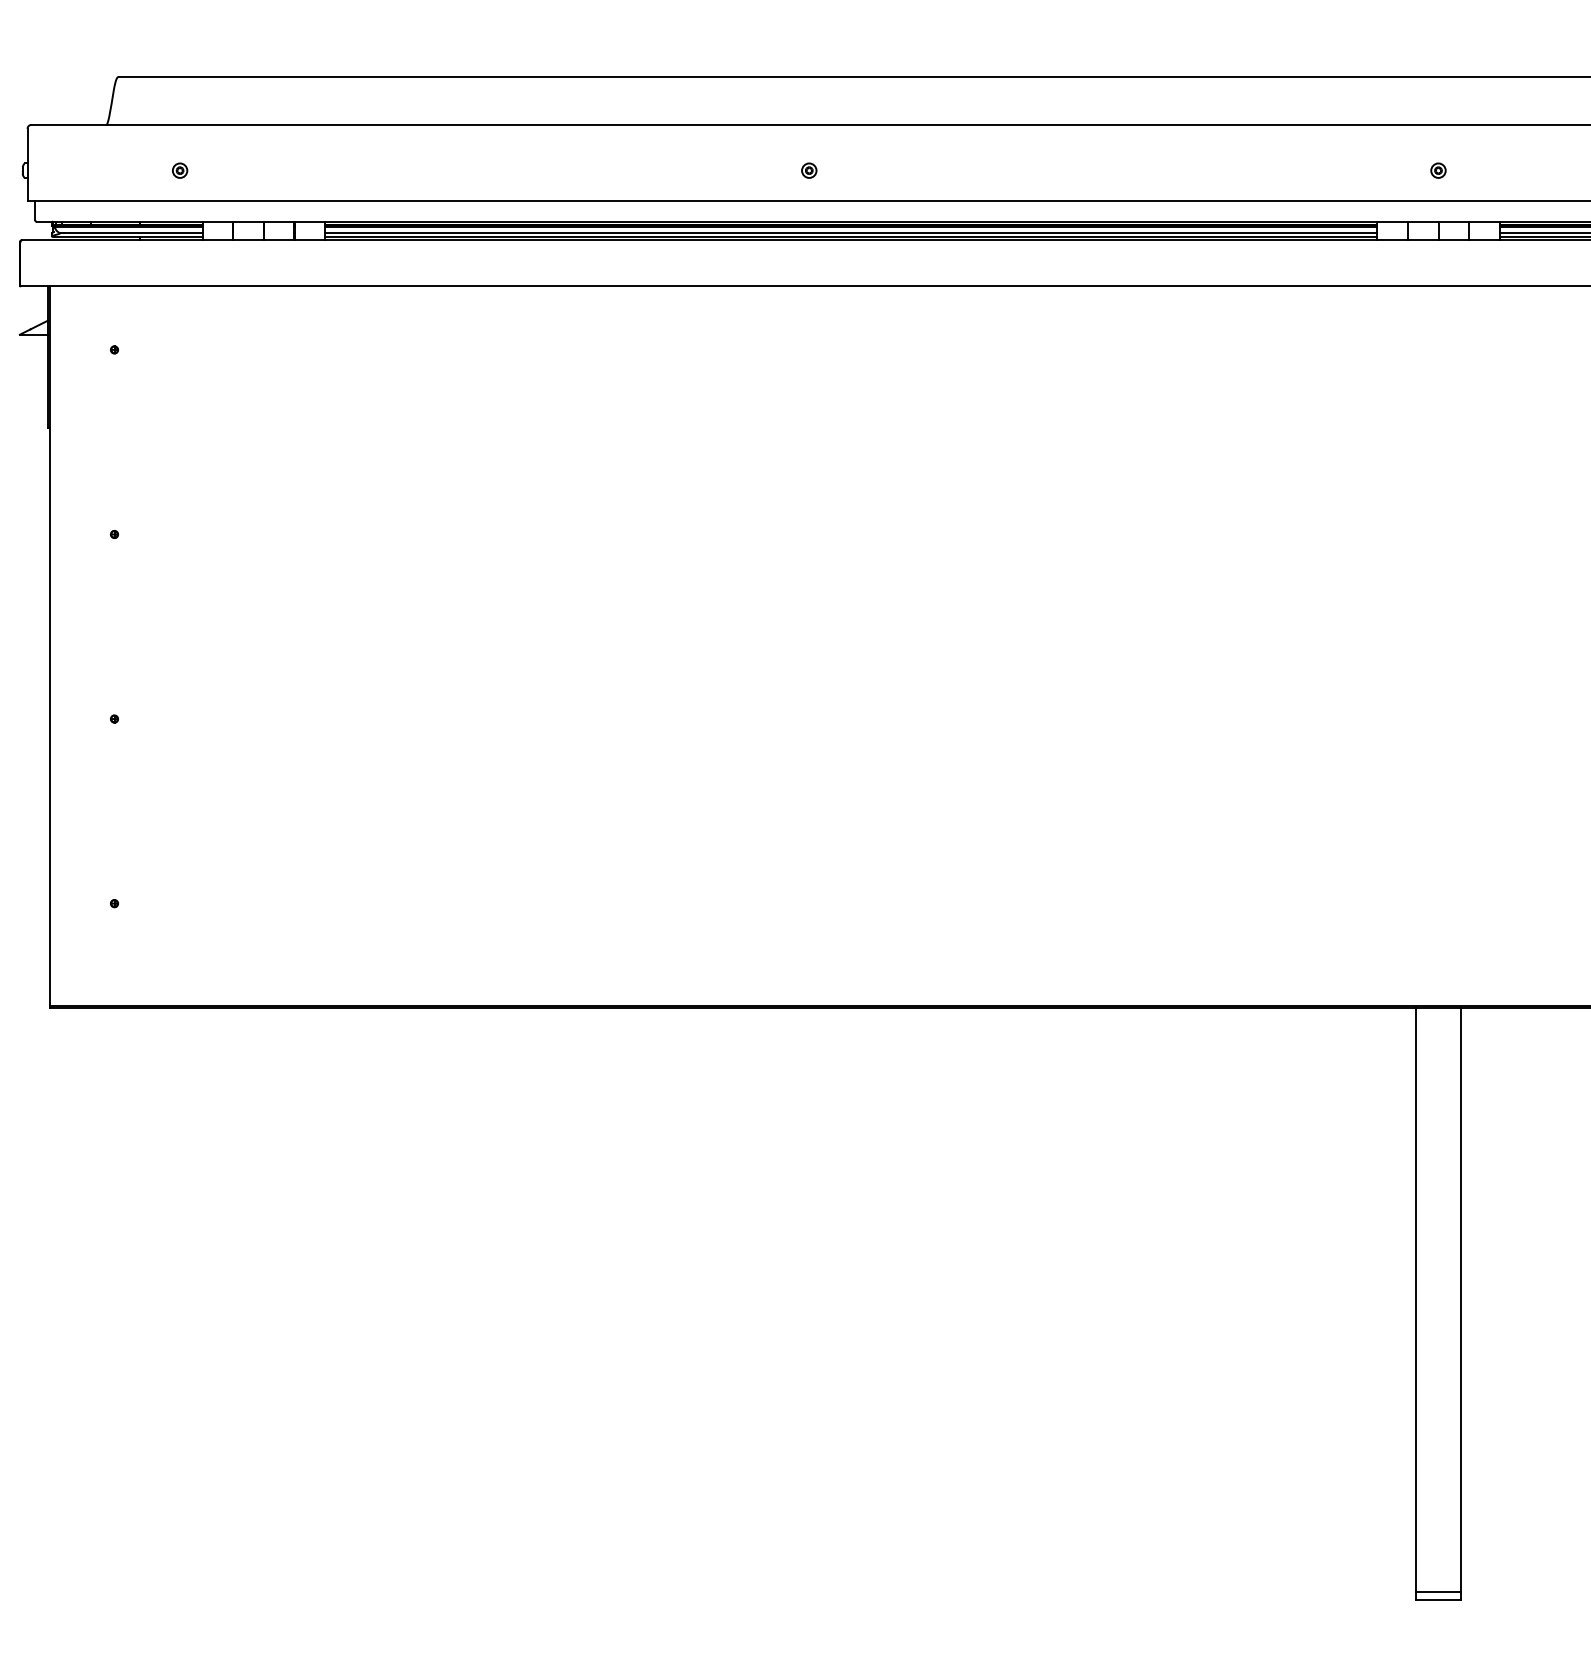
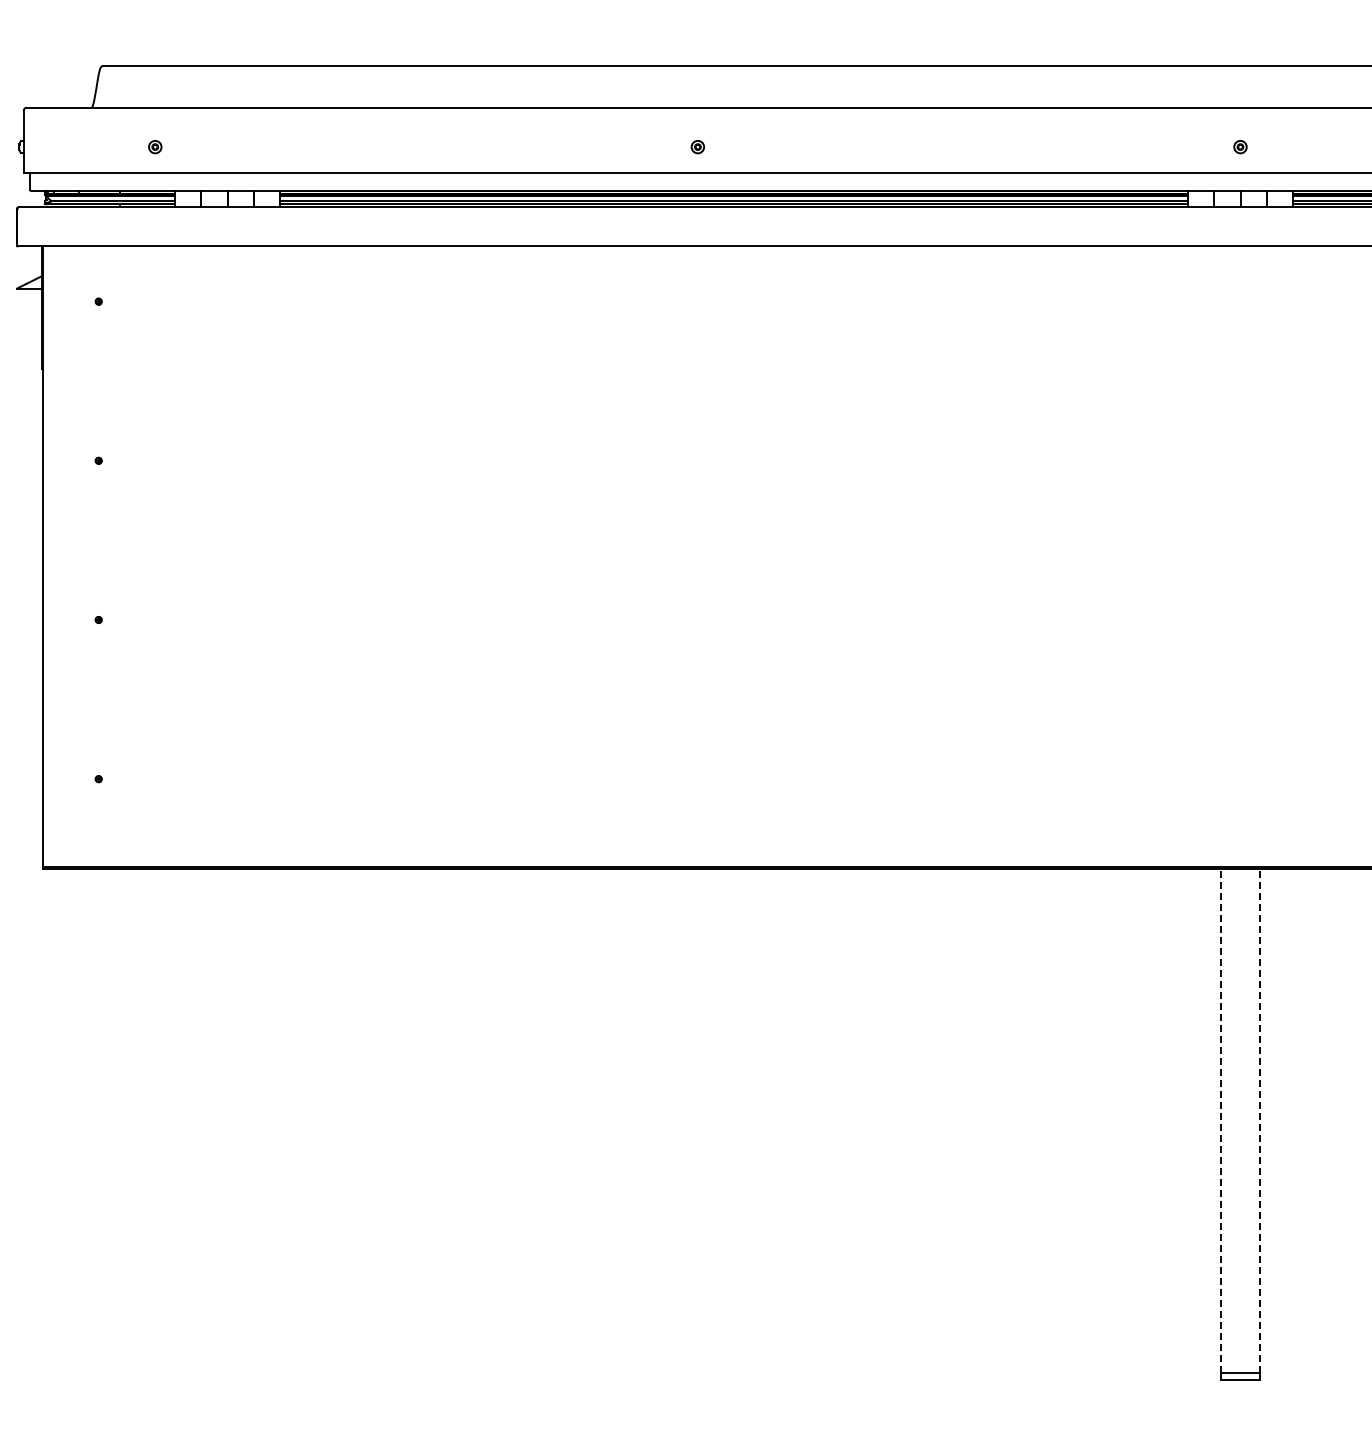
line: (1415, 1300) -> (1220, 1121), solid -> dashed
line: (1461, 1300) -> (1260, 1121), solid -> dashed

